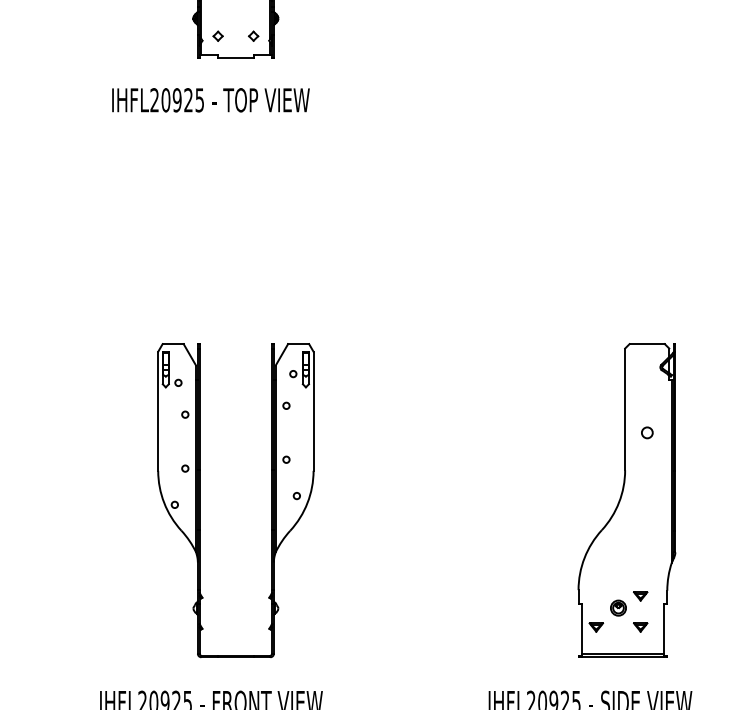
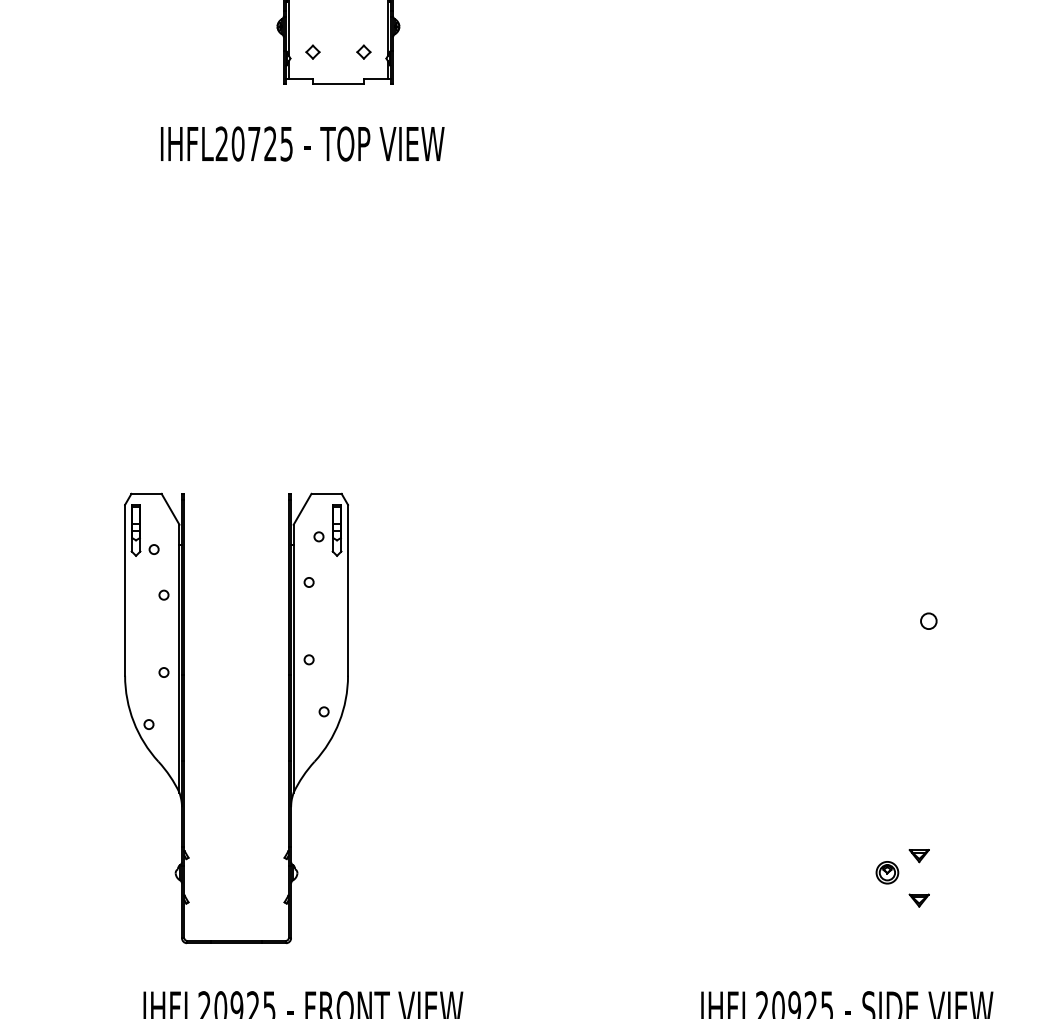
text: (176, 100) -> (253, 144), IHFL20925 -> IHFL20725
part: (200, 500) -> (185, 718), moved
part: (626, 500) -> (898, 718), removed

